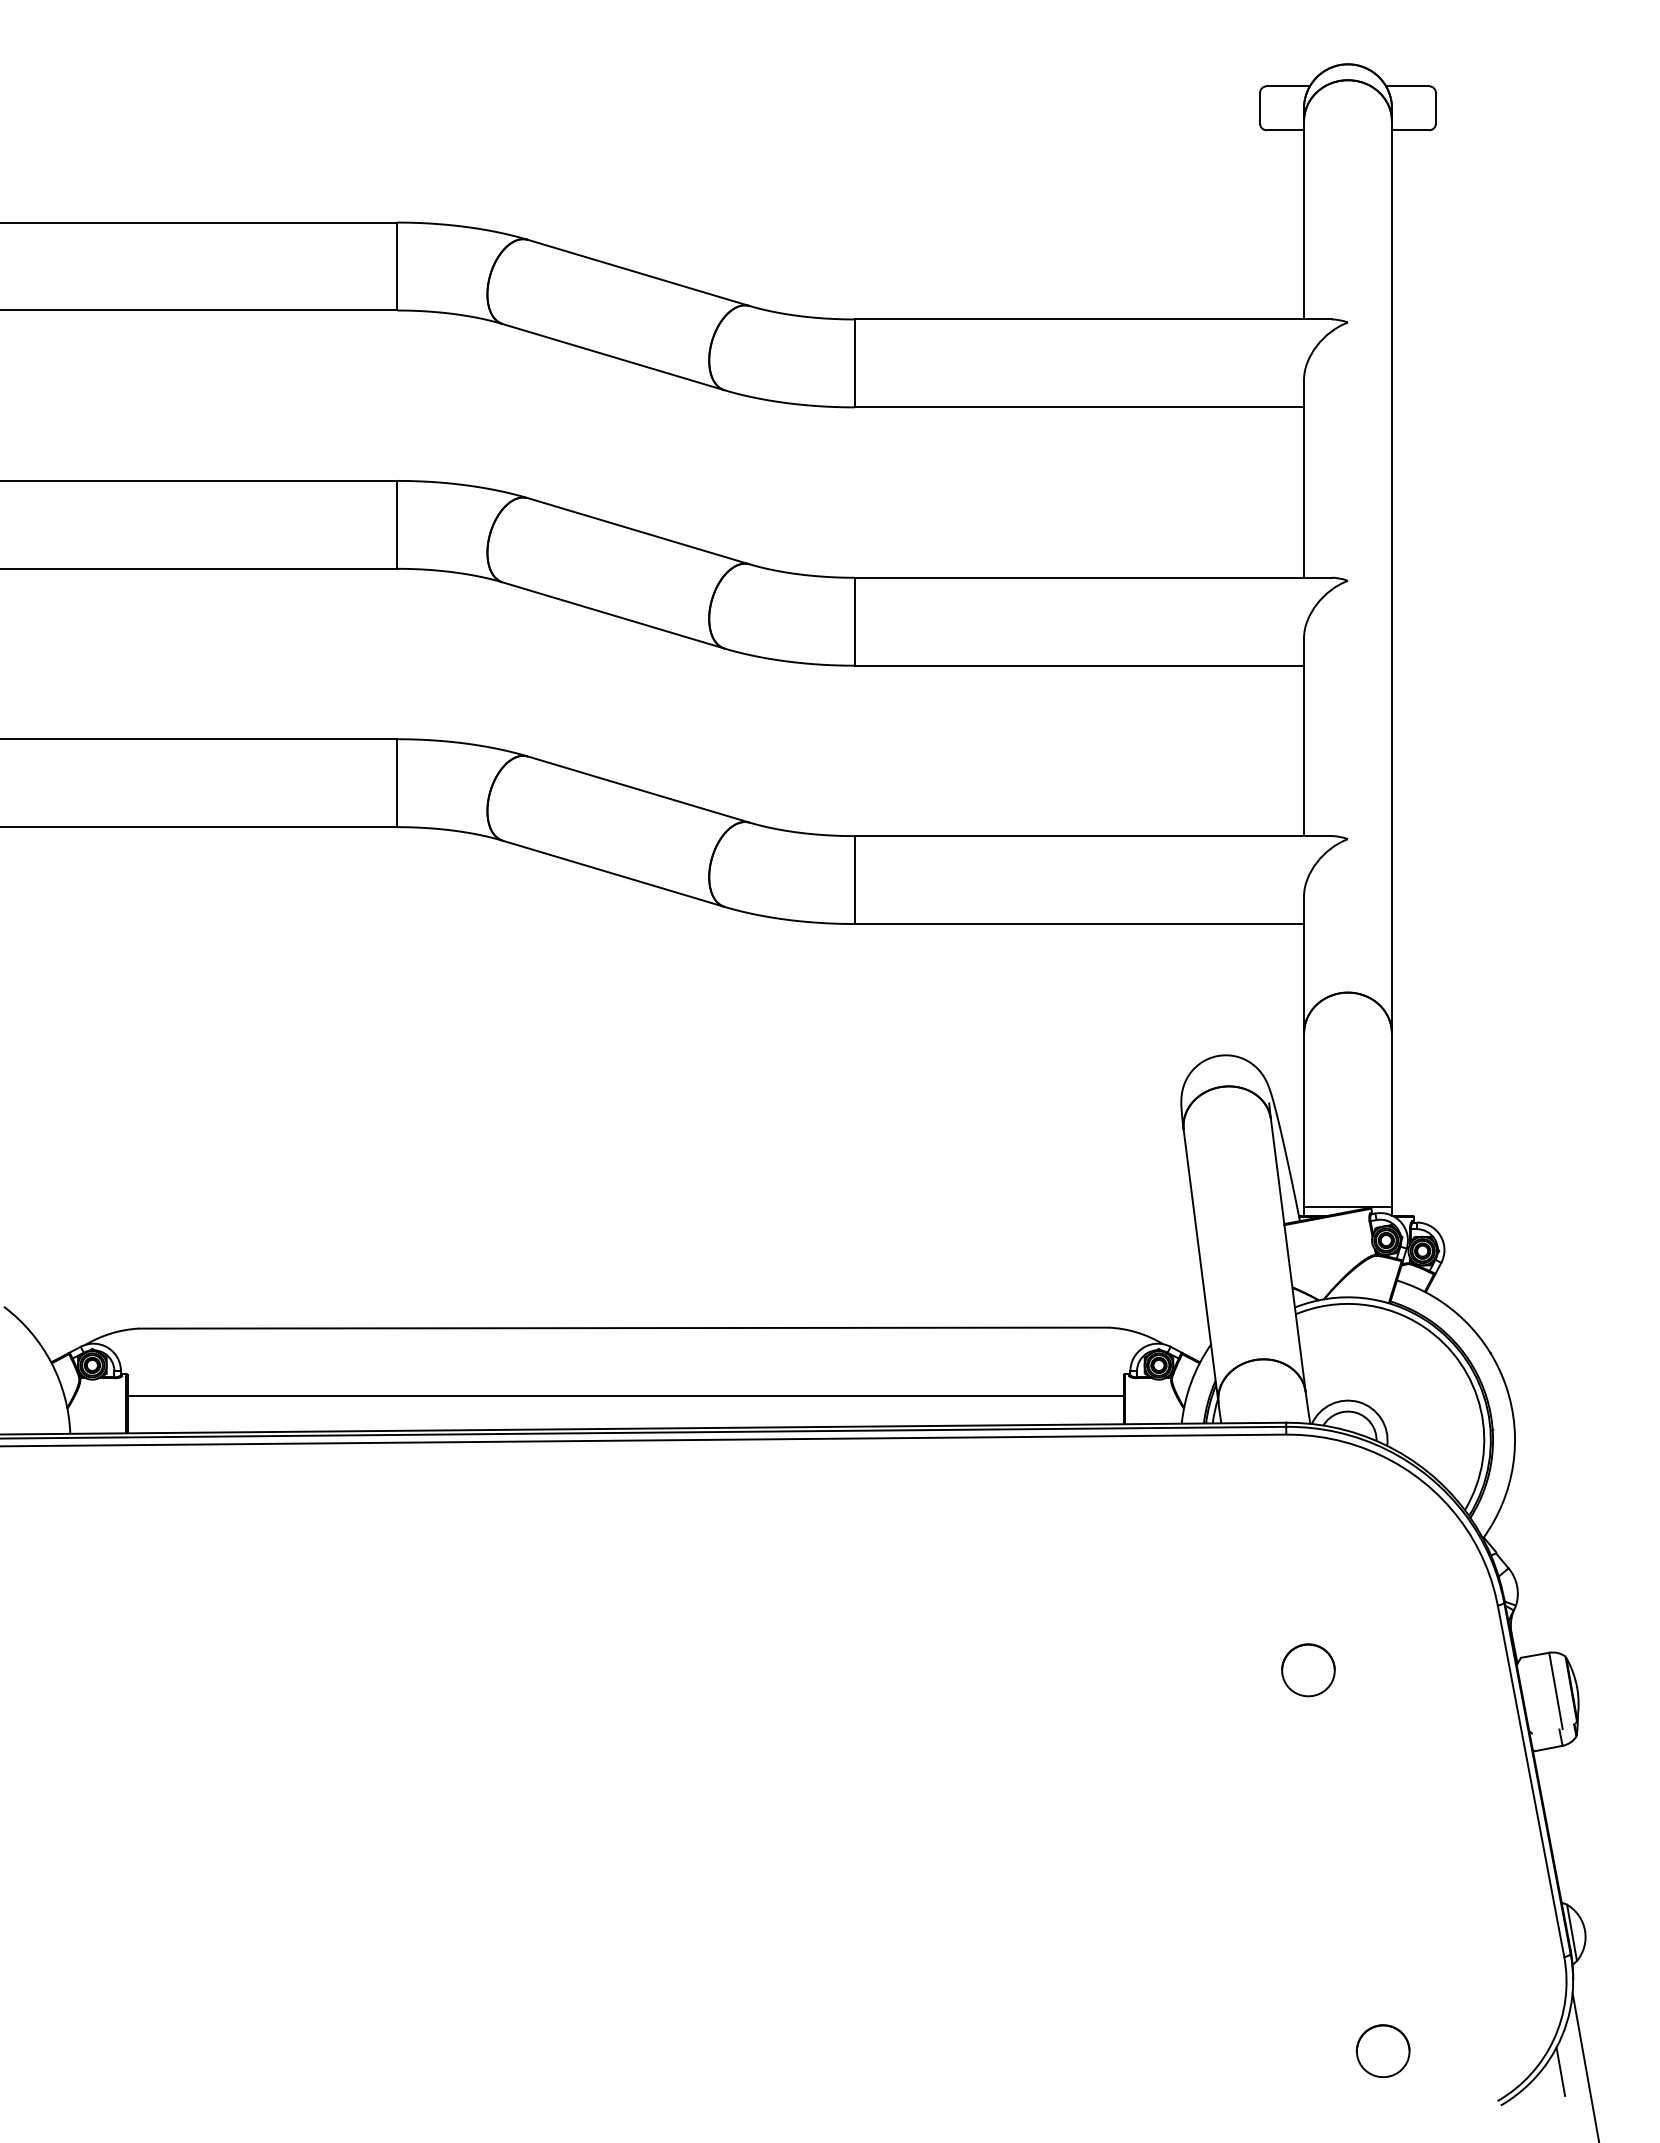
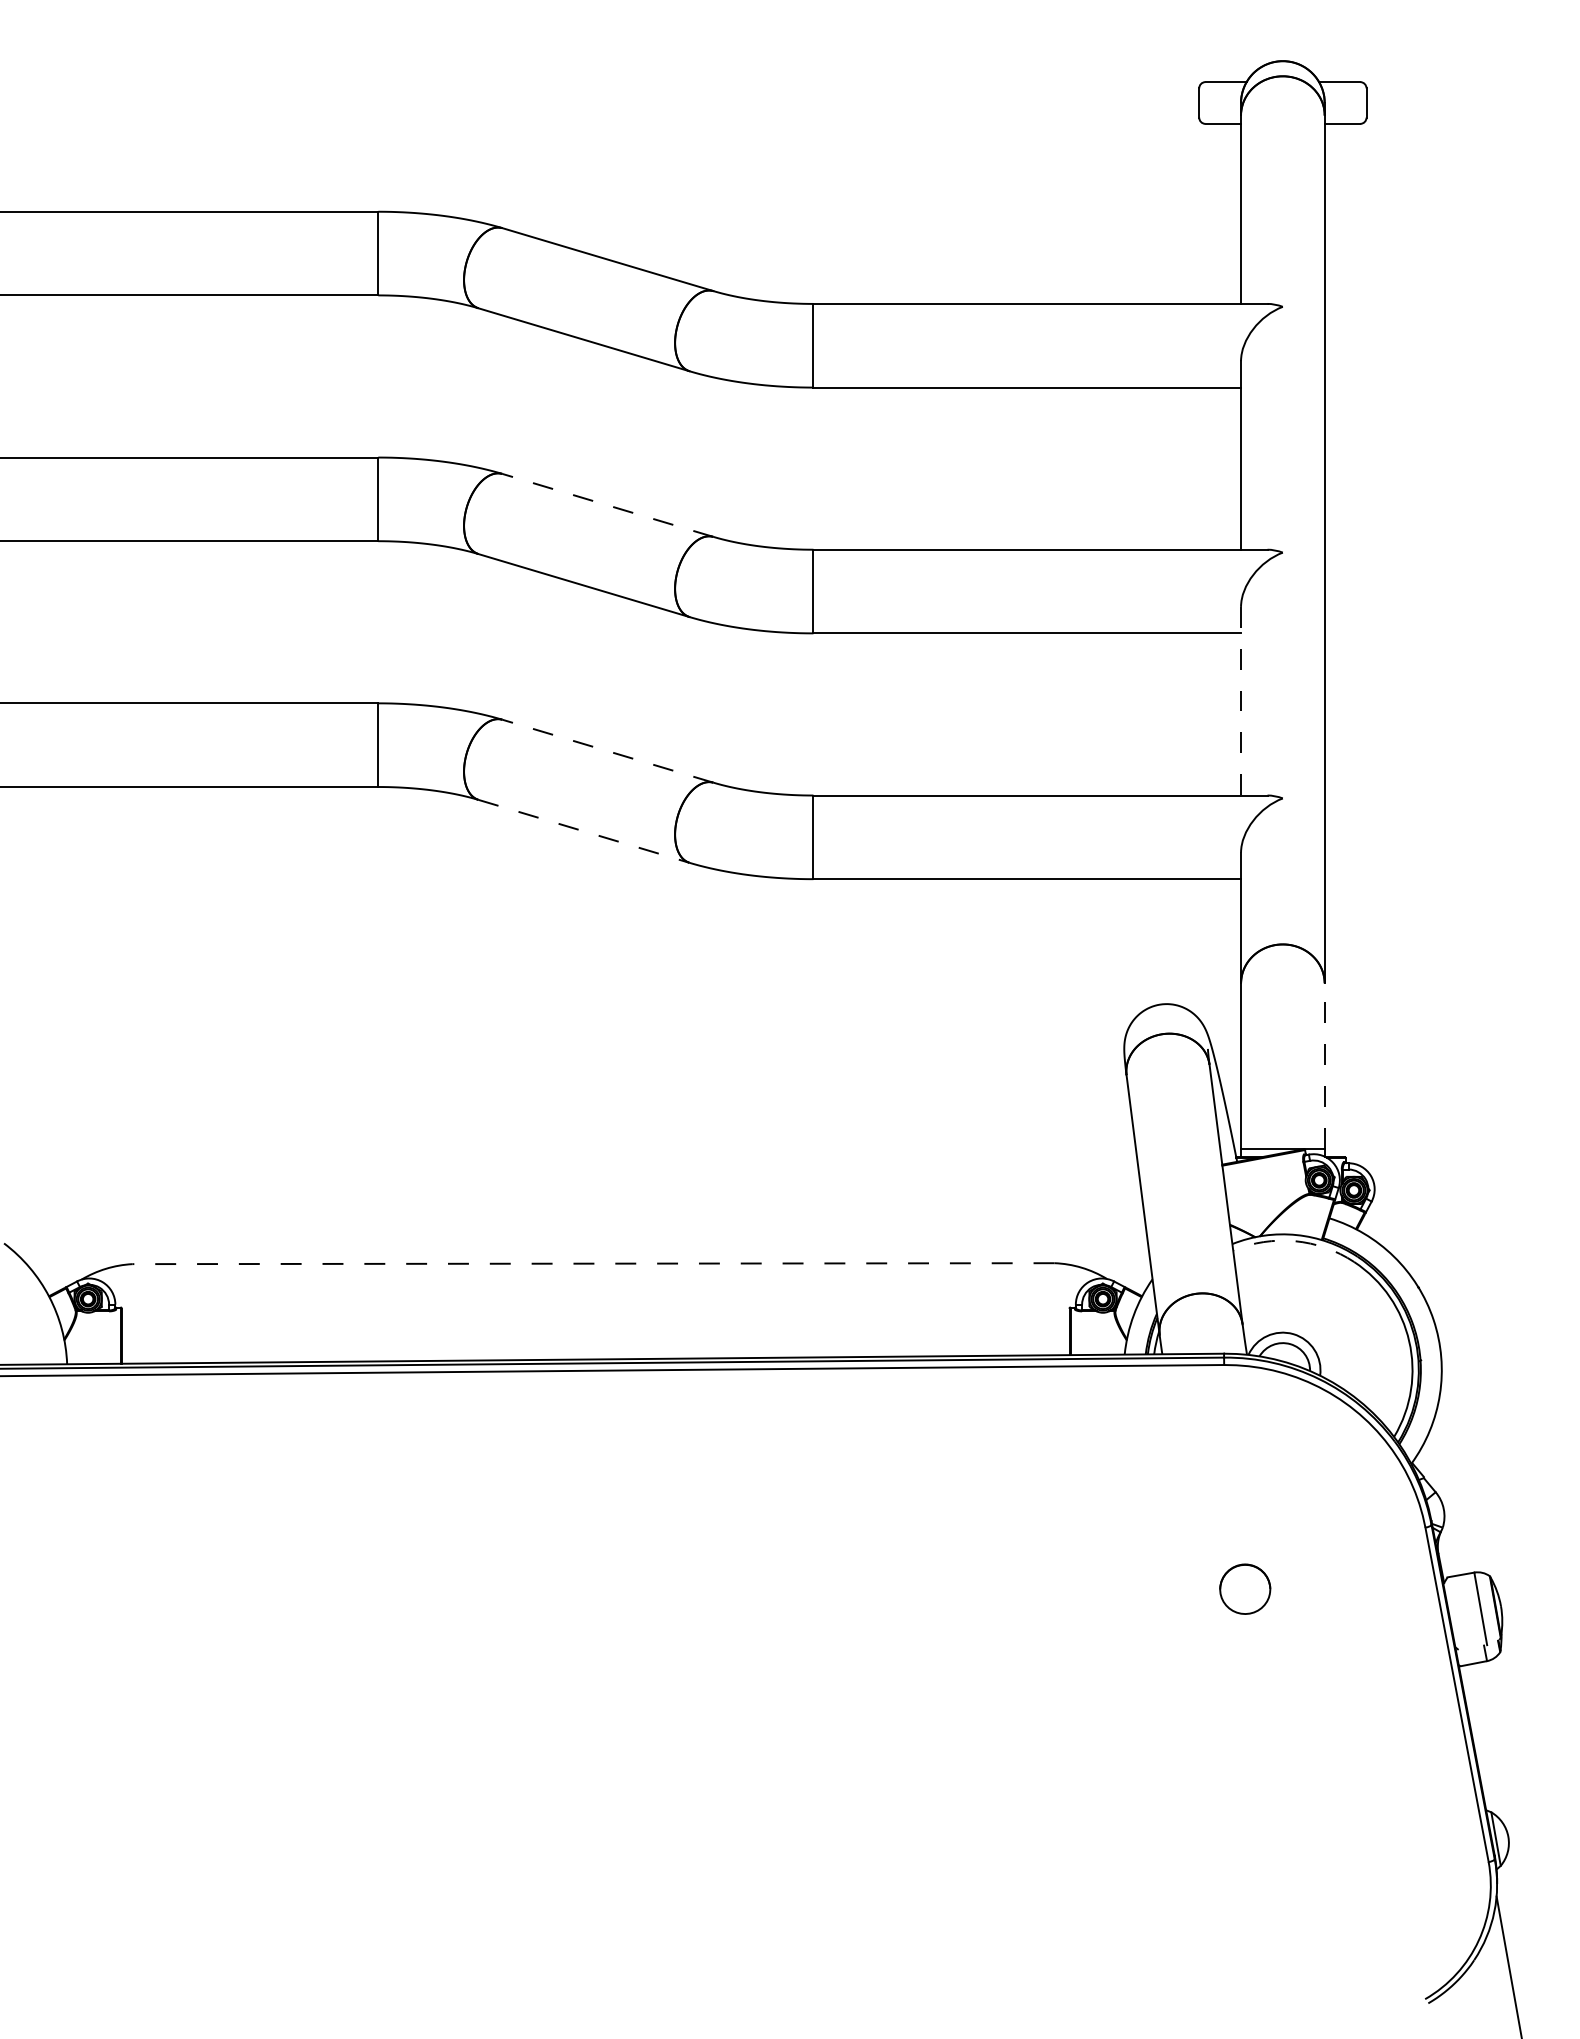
line: (638, 531) -> (607, 505), solid -> dashed
line: (1304, 737) -> (1241, 701), solid -> dashed
line: (638, 789) -> (607, 751), solid -> dashed
line: (613, 873) -> (584, 831), solid -> dashed
line: (1391, 1120) -> (1324, 1066), solid -> dashed
arc: (1360, 1304) -> (1294, 1241), solid -> dashed
line: (623, 1328) -> (593, 1264), solid -> dashed
line: (625, 1396) -> (595, 1328), removed
part: (1382, 2051) -> (1315, 1951), removed
line: (1560, 2071) -> (1485, 1971), removed

